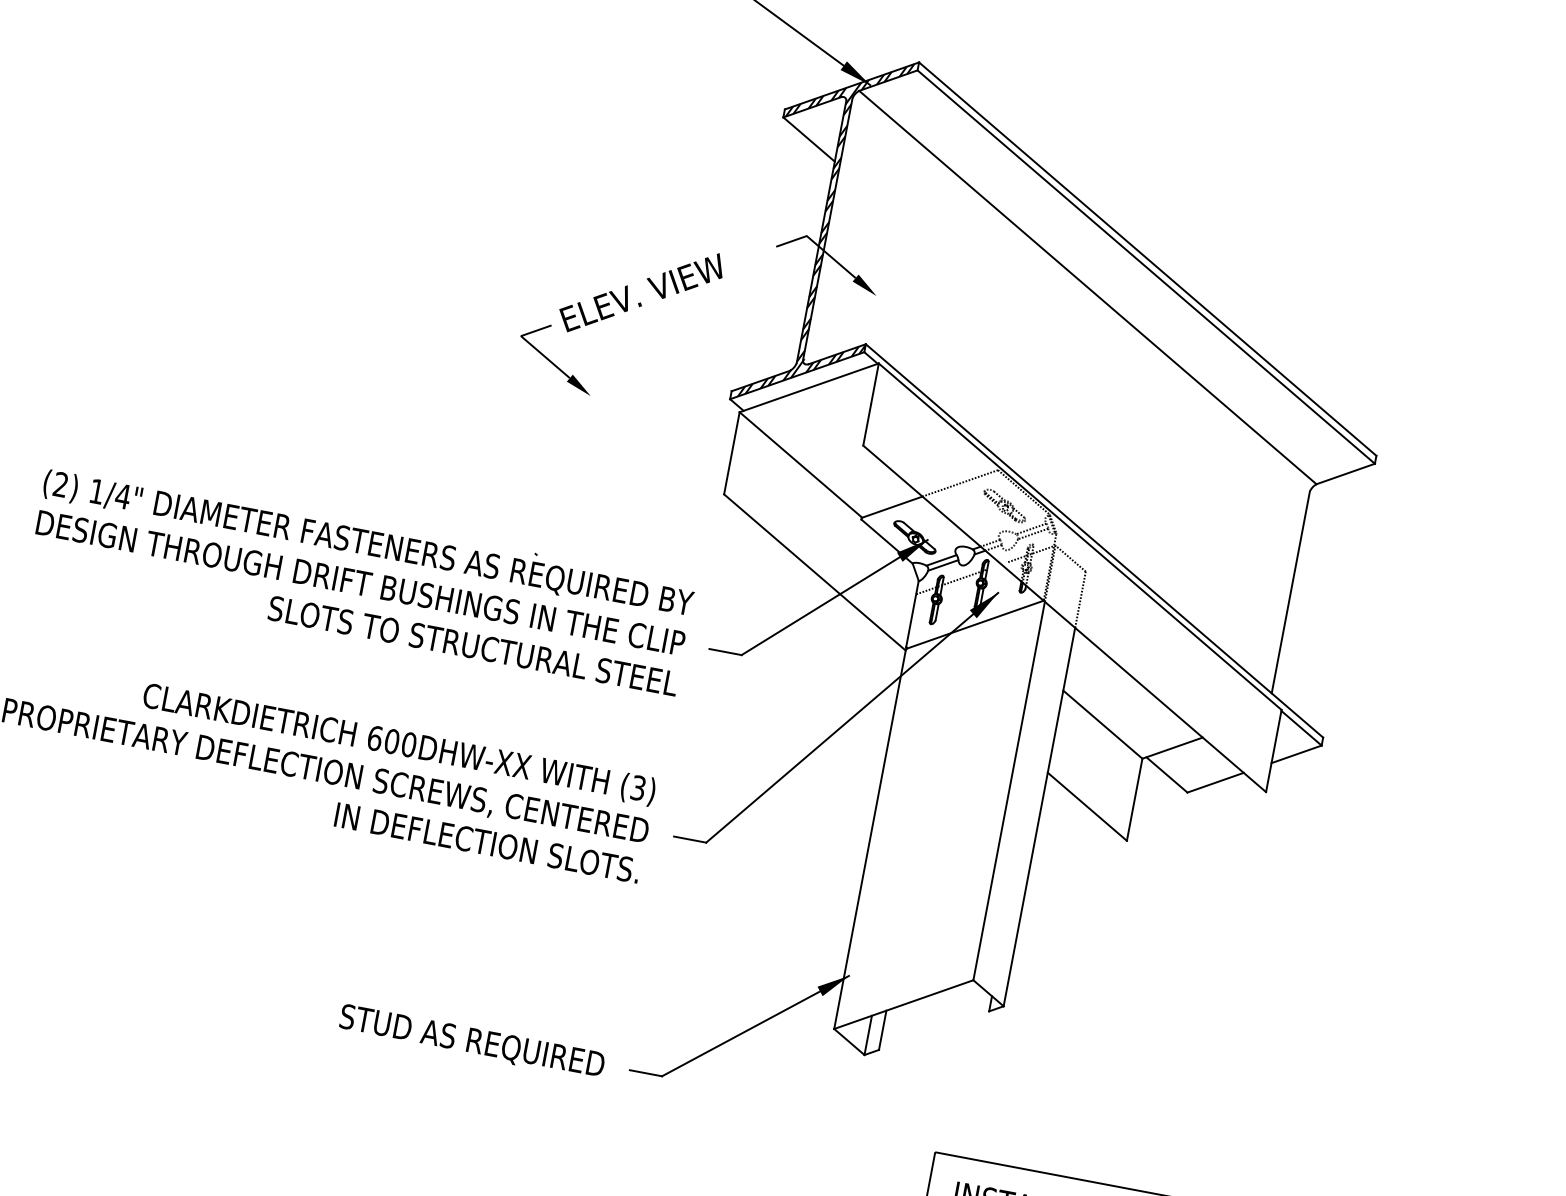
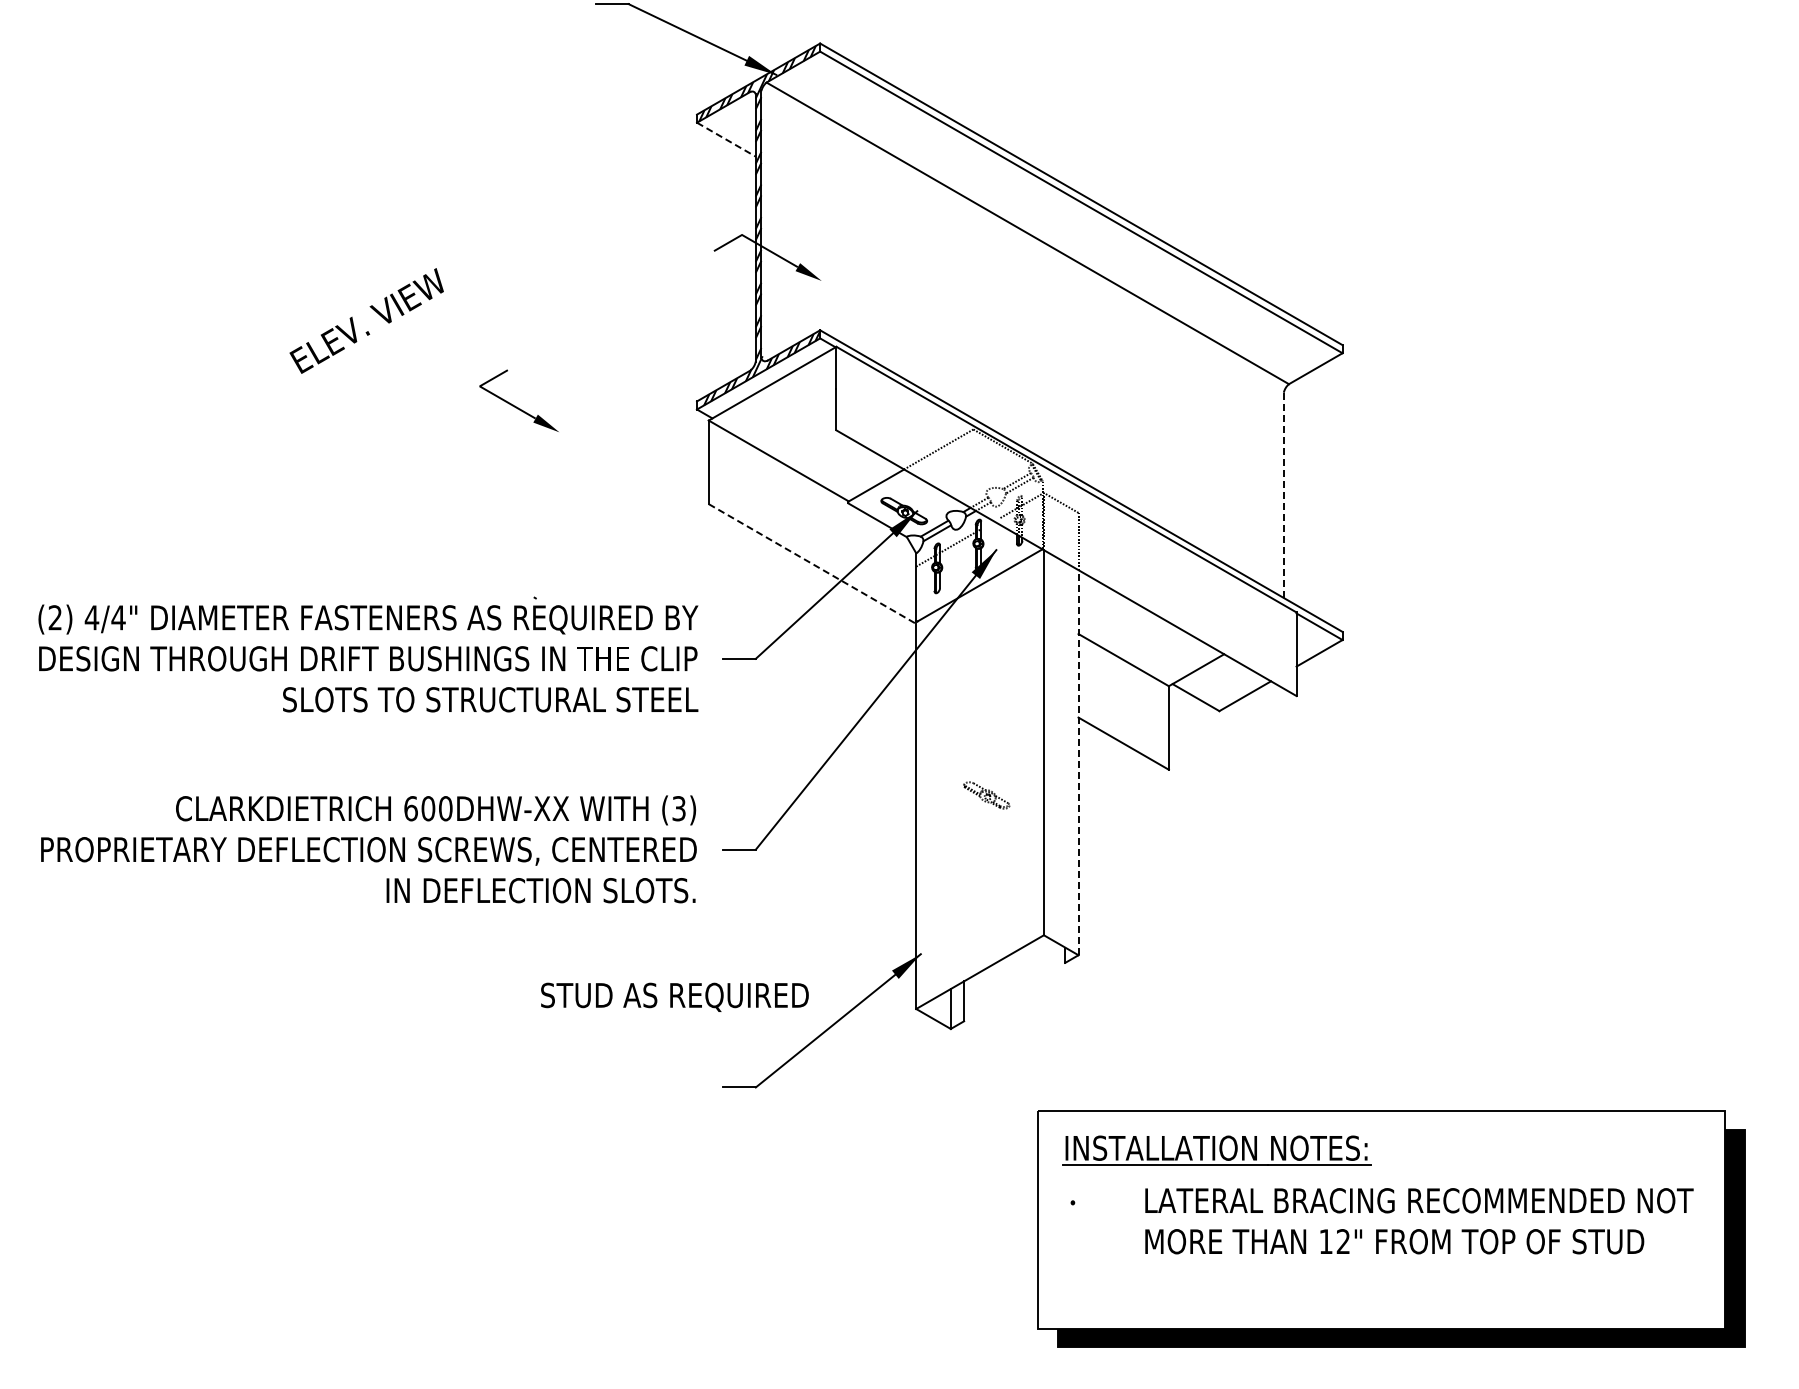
line: (809, 139) -> (726, 139), solid -> dashed
text: (641, 291) -> (366, 320), moved
text: (96, 491) -> (91, 617), 1/4" -> 4/4"
part: (1004, 506) -> (986, 795), moved
line: (814, 572) -> (812, 564), solid -> dashed
line: (1290, 592) -> (1283, 495), solid -> dashed
line: (1039, 816) -> (1078, 762), solid -> dashed
text: (471, 1041) -> (674, 996), moved

